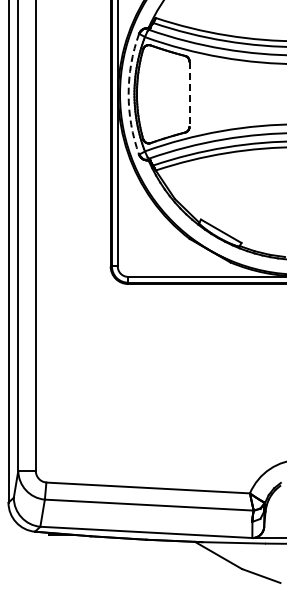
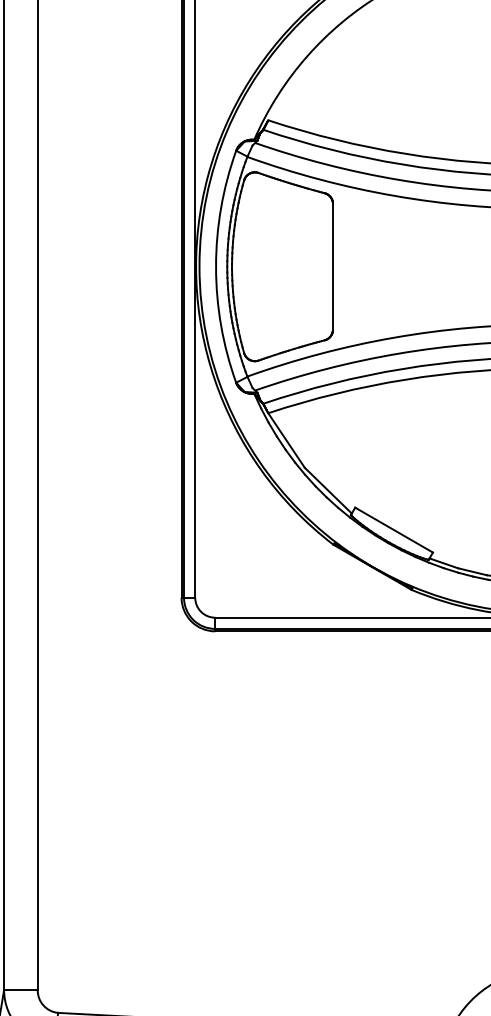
arc: (128, 94) -> (215, 267), dashed -> solid
line: (189, 94) -> (333, 267), dashed -> solid

